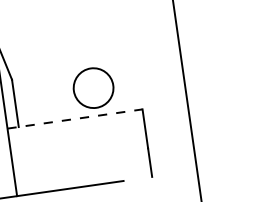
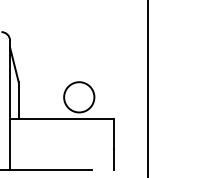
line: (74, 118) -> (61, 118), dashed -> solid

